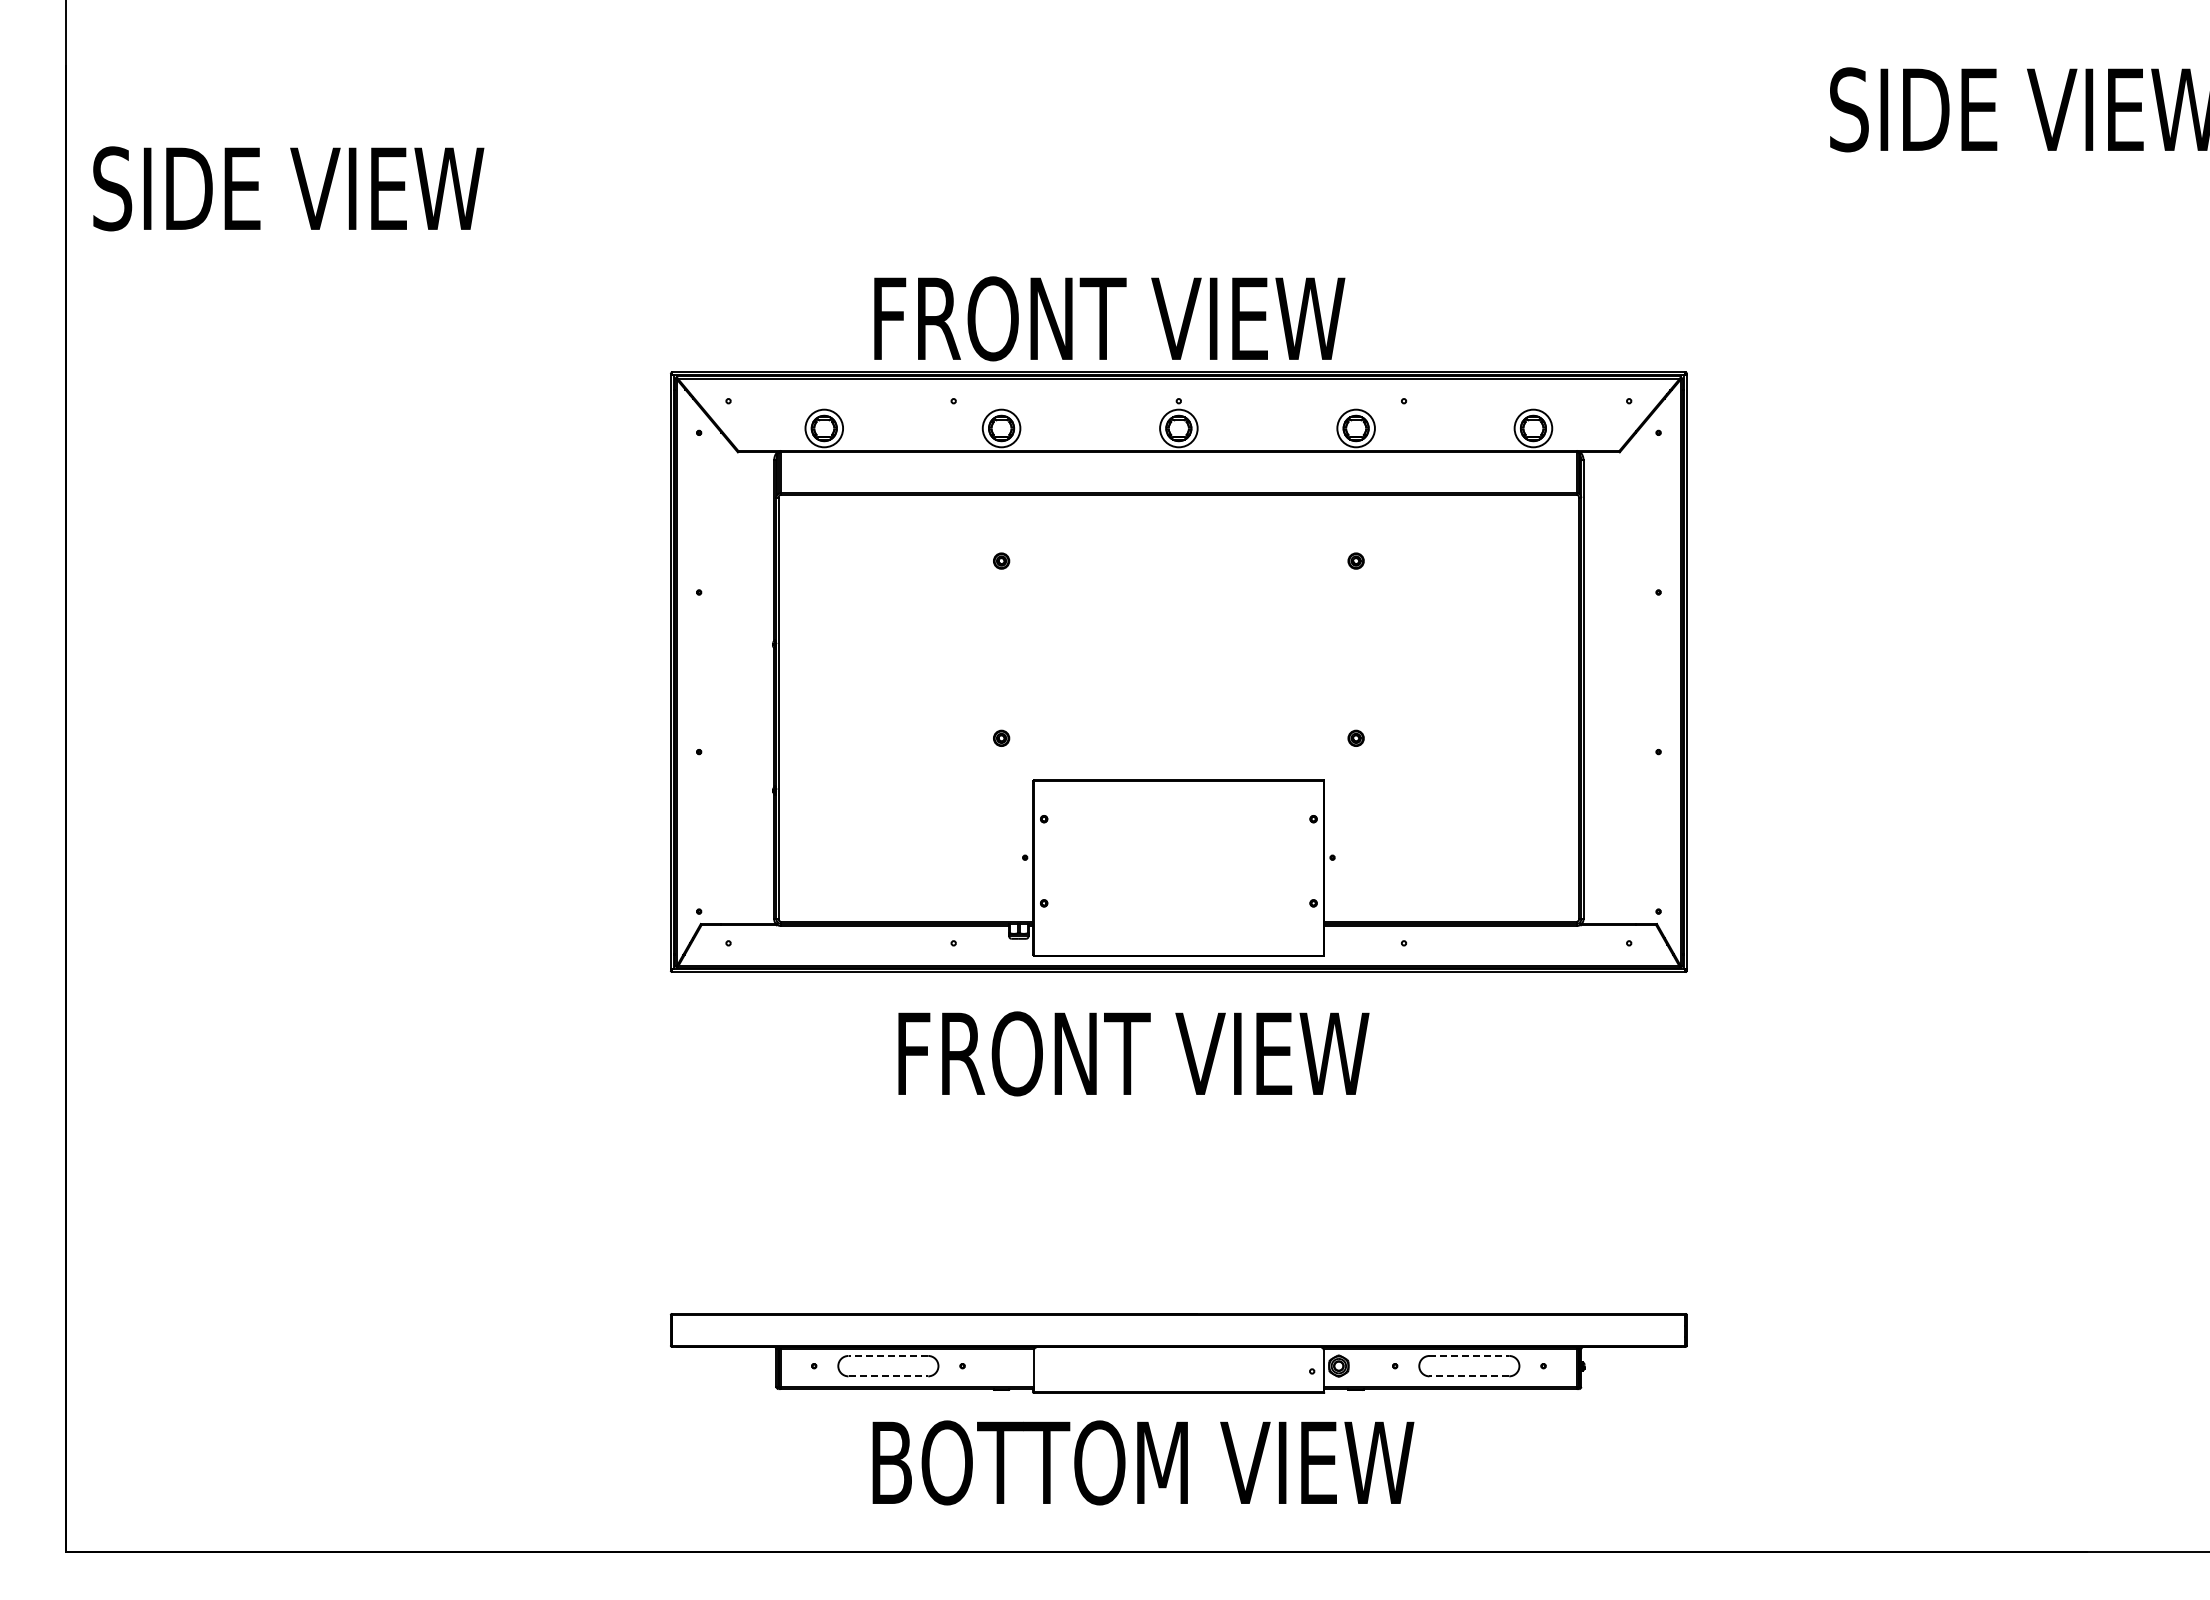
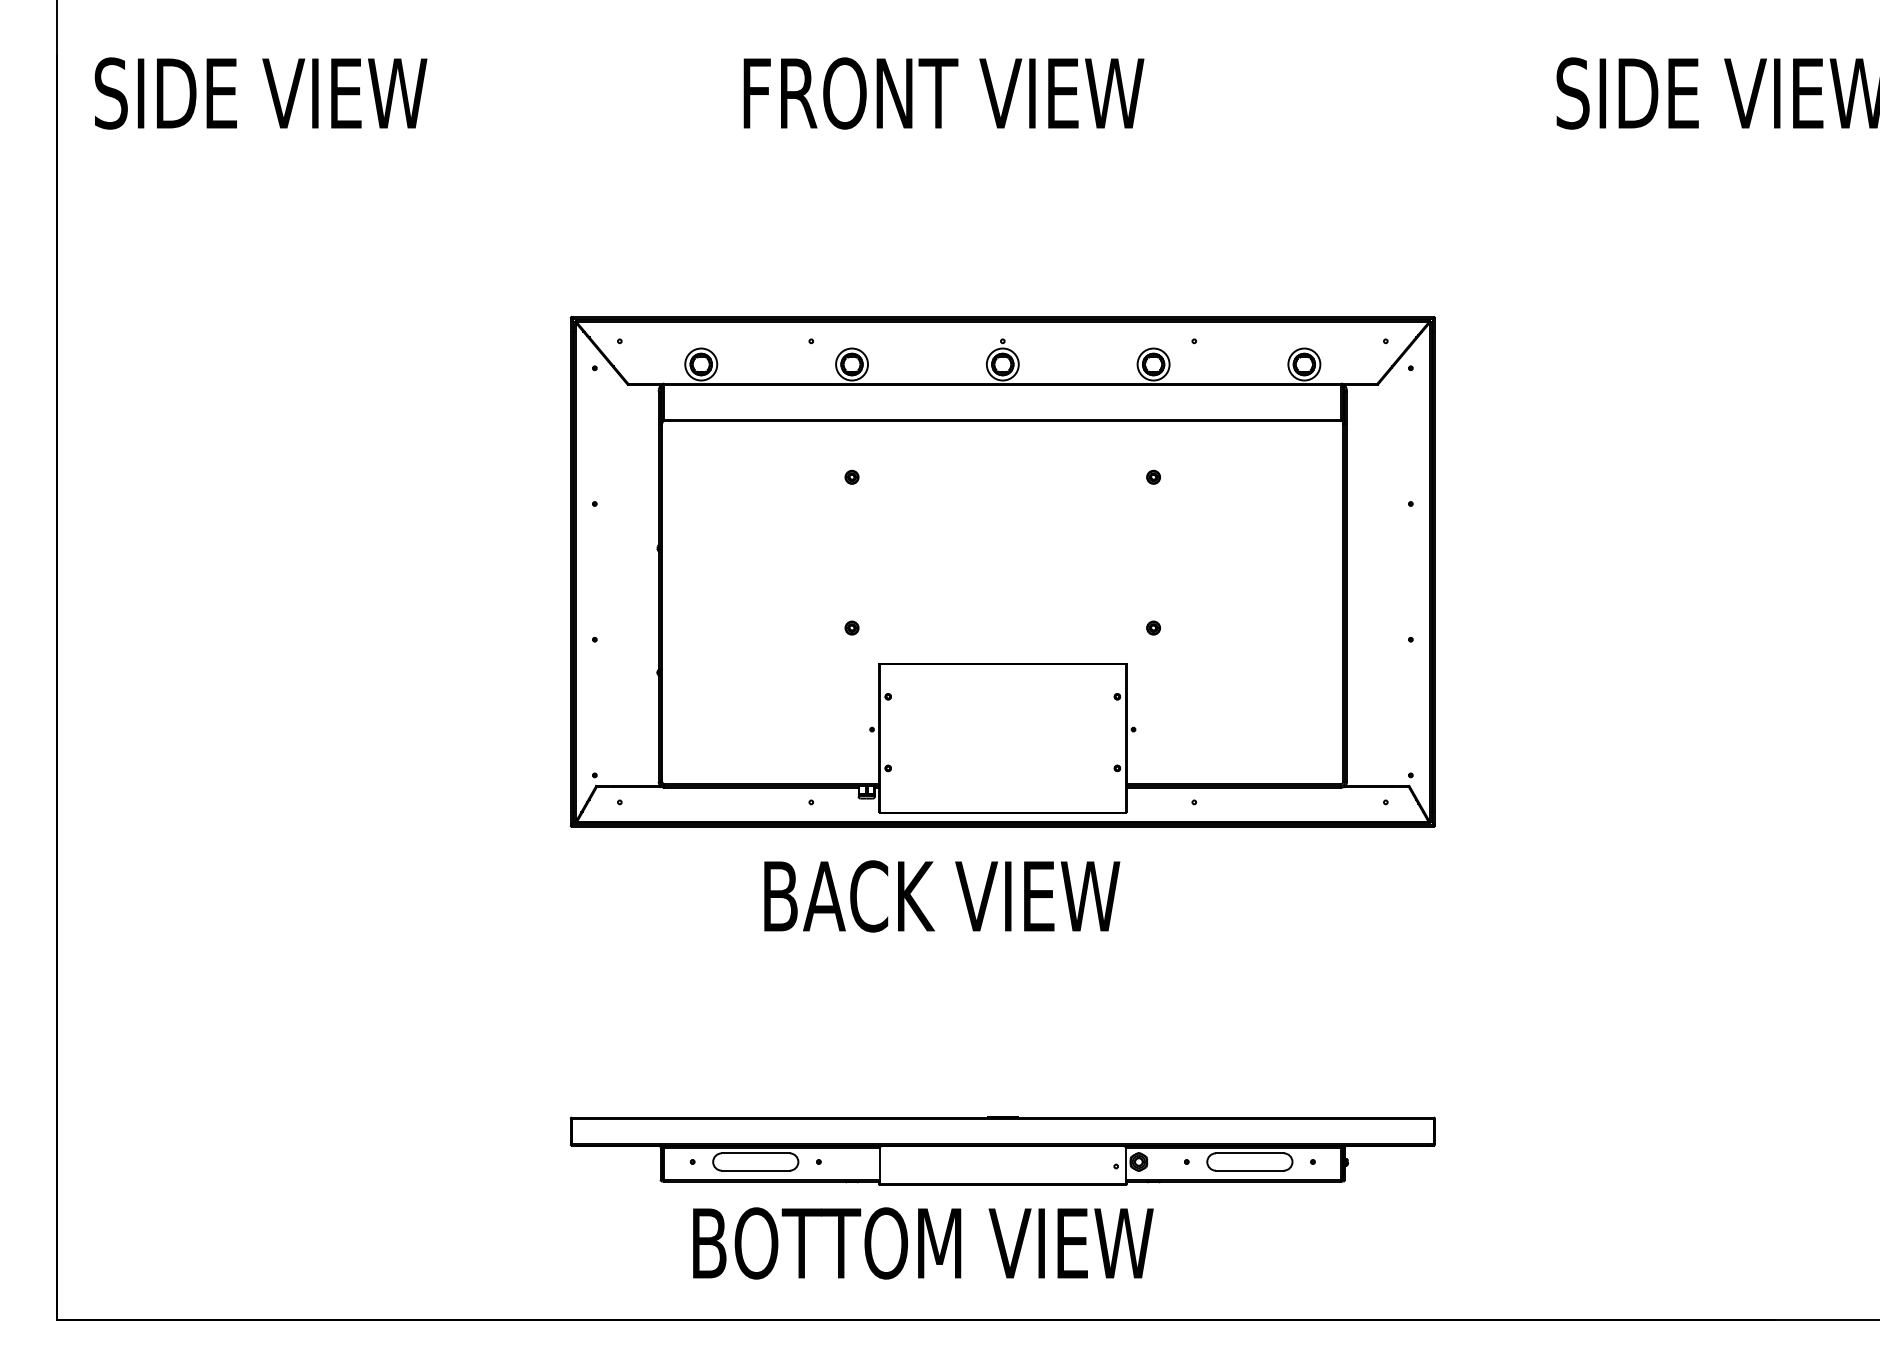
text: (288, 188) -> (260, 93), moved
text: (1109, 318) -> (943, 93), moved
text: (1137, 1053) -> (967, 896), FRONT VIEW -> BACK VIEW
line: (888, 1355) -> (755, 1152), dashed -> solid
line: (1469, 1355) -> (1250, 1152), dashed -> solid
line: (888, 1376) -> (755, 1170), dashed -> solid
line: (1469, 1376) -> (1250, 1170), dashed -> solid
text: (1143, 1462) -> (923, 1243), moved

